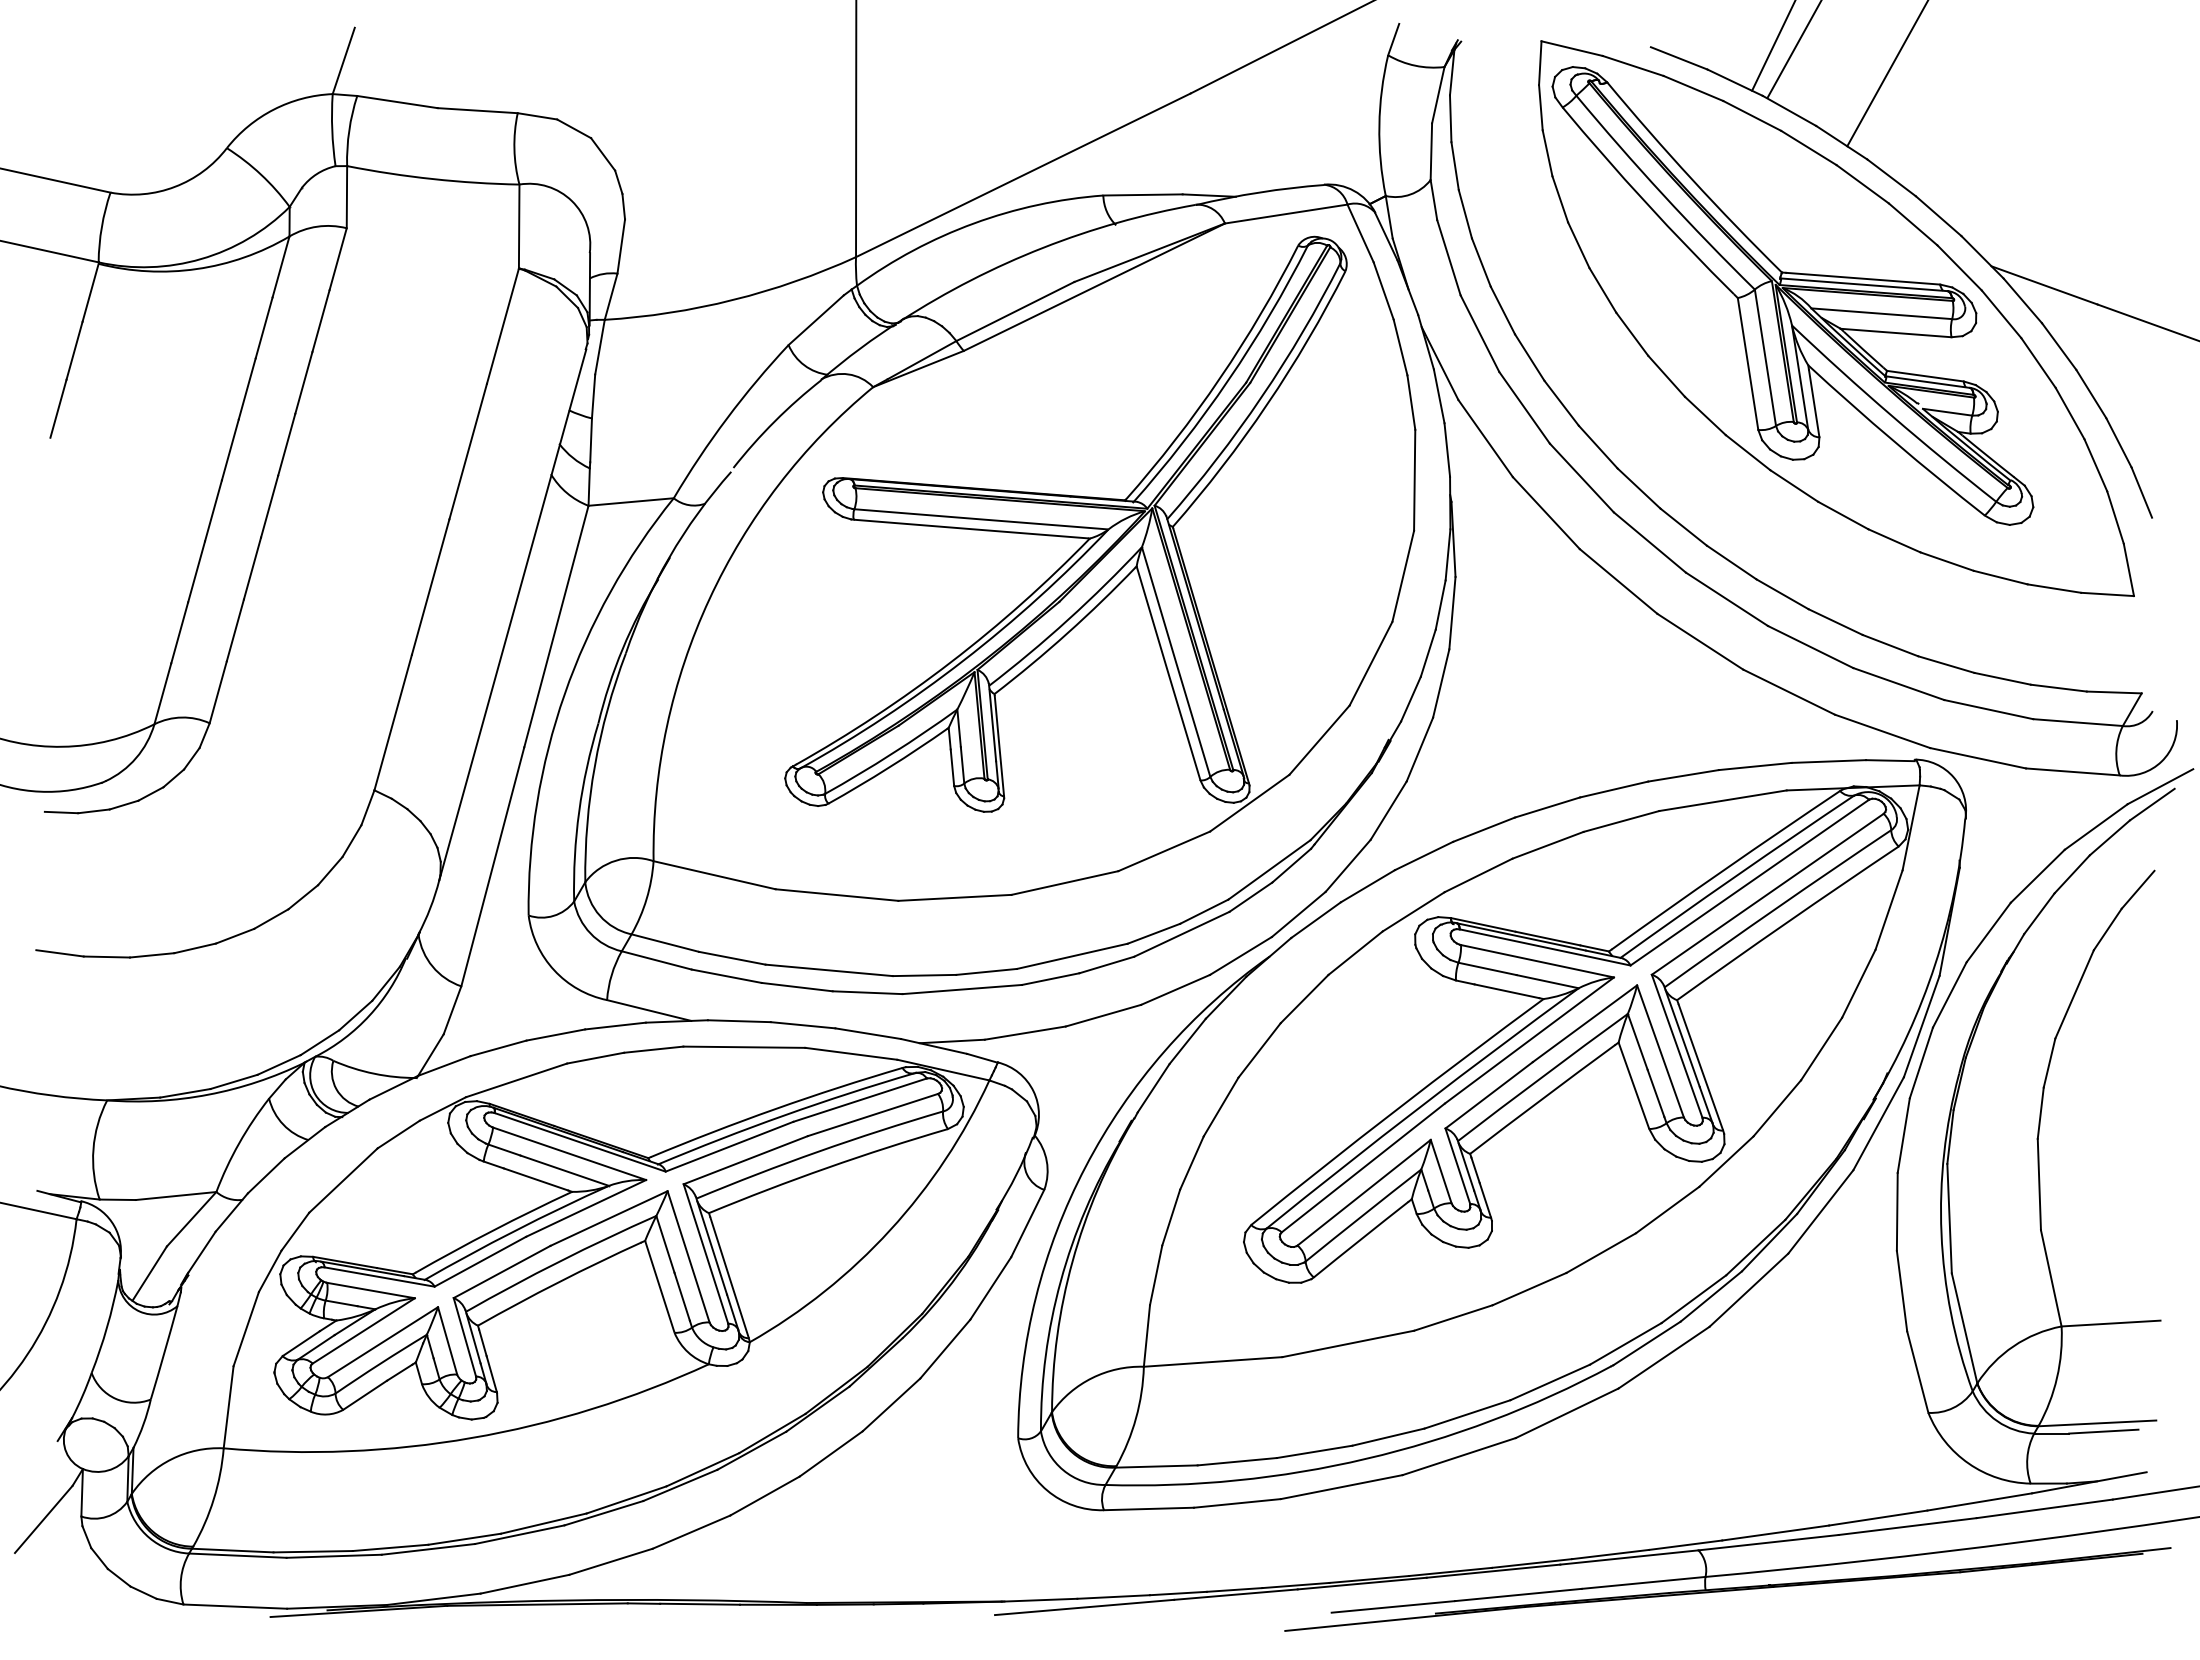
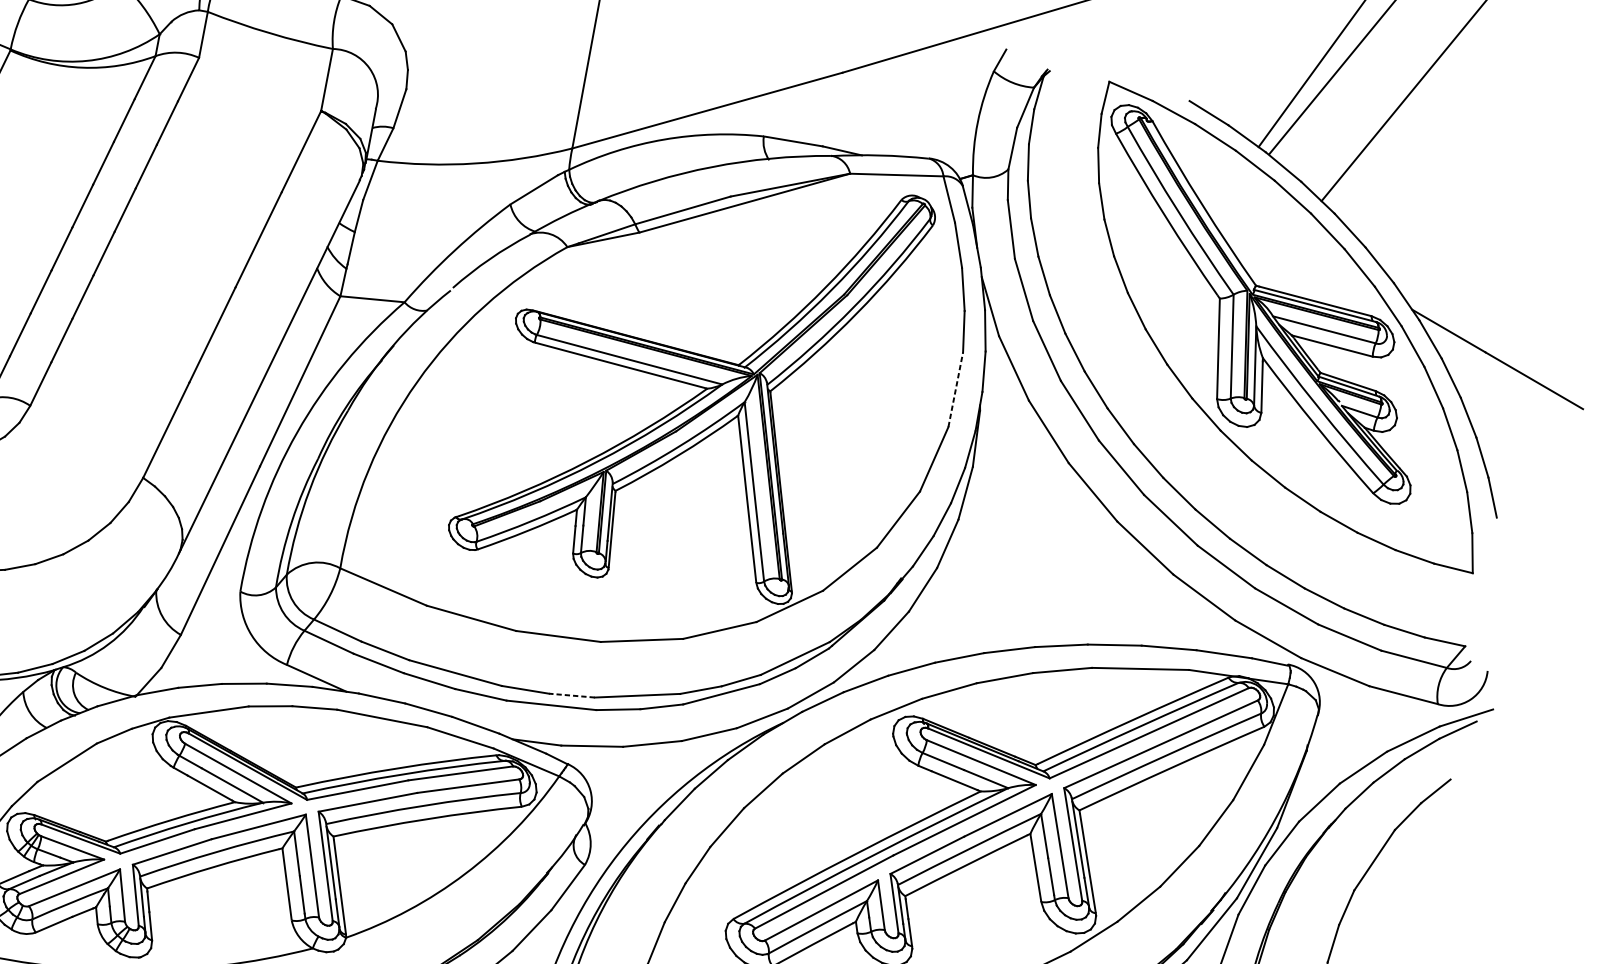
line: (1414, 480) -> (955, 389), solid -> dashed
line: (986, 971) -> (571, 695), solid -> dashed

